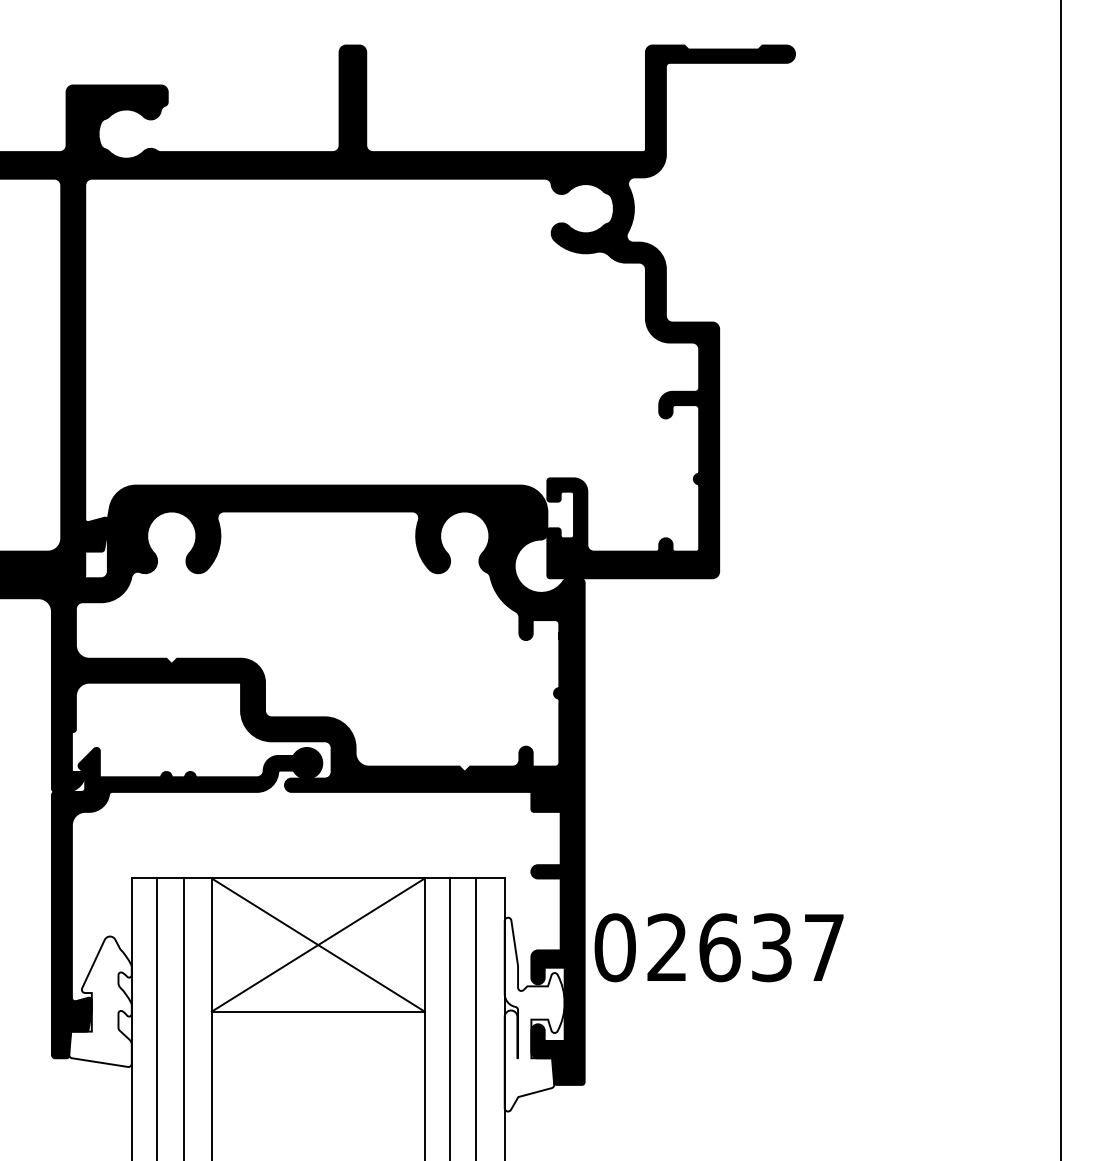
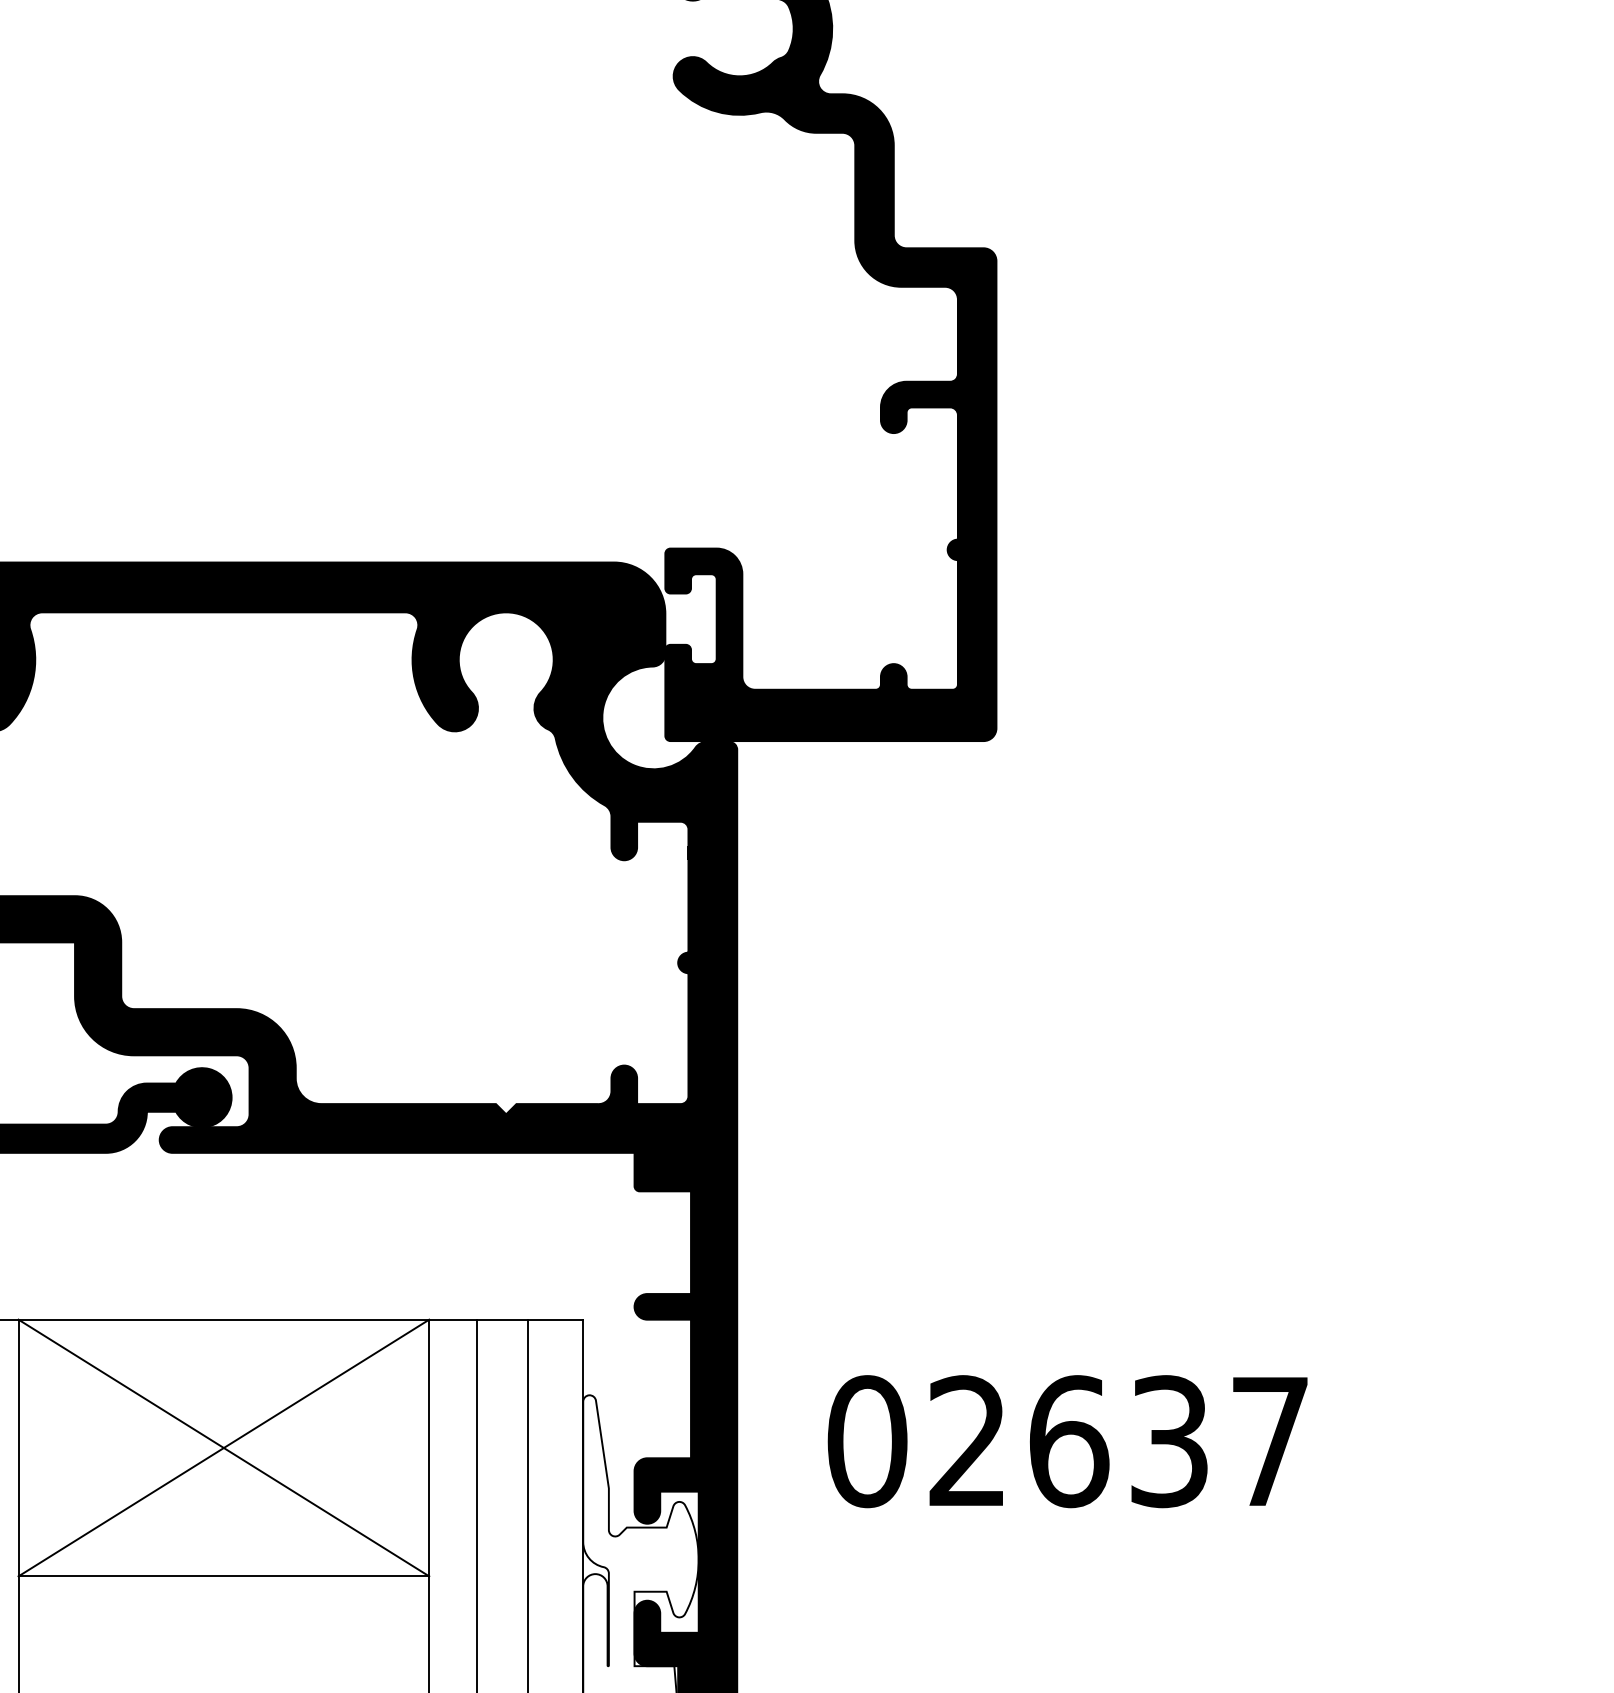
text: (718, 947) -> (1066, 1441), moved

